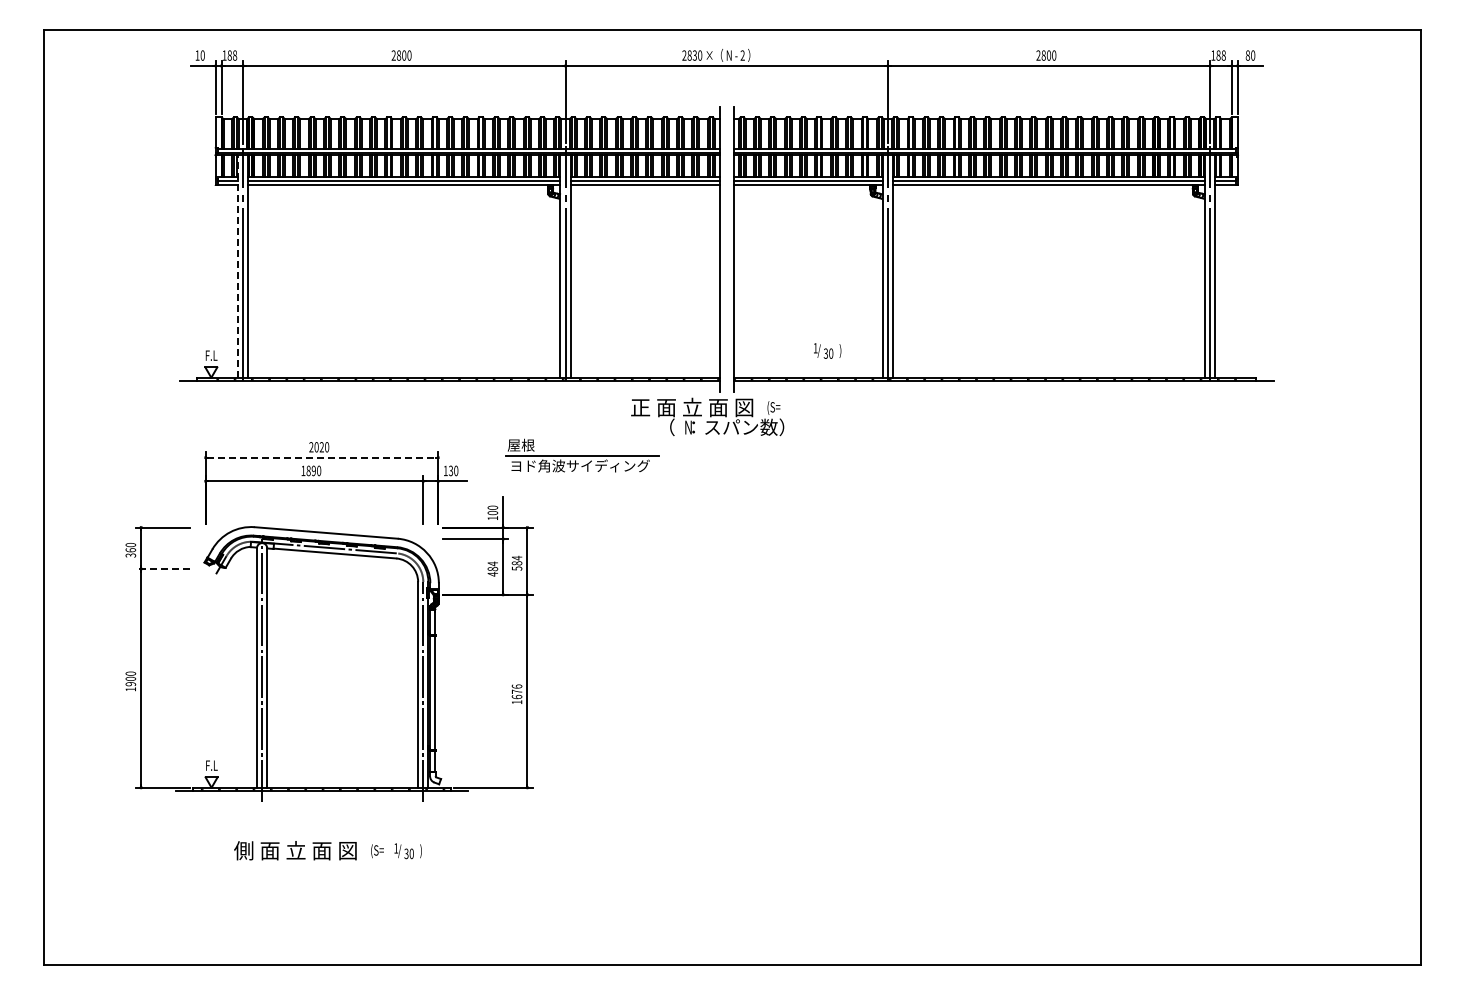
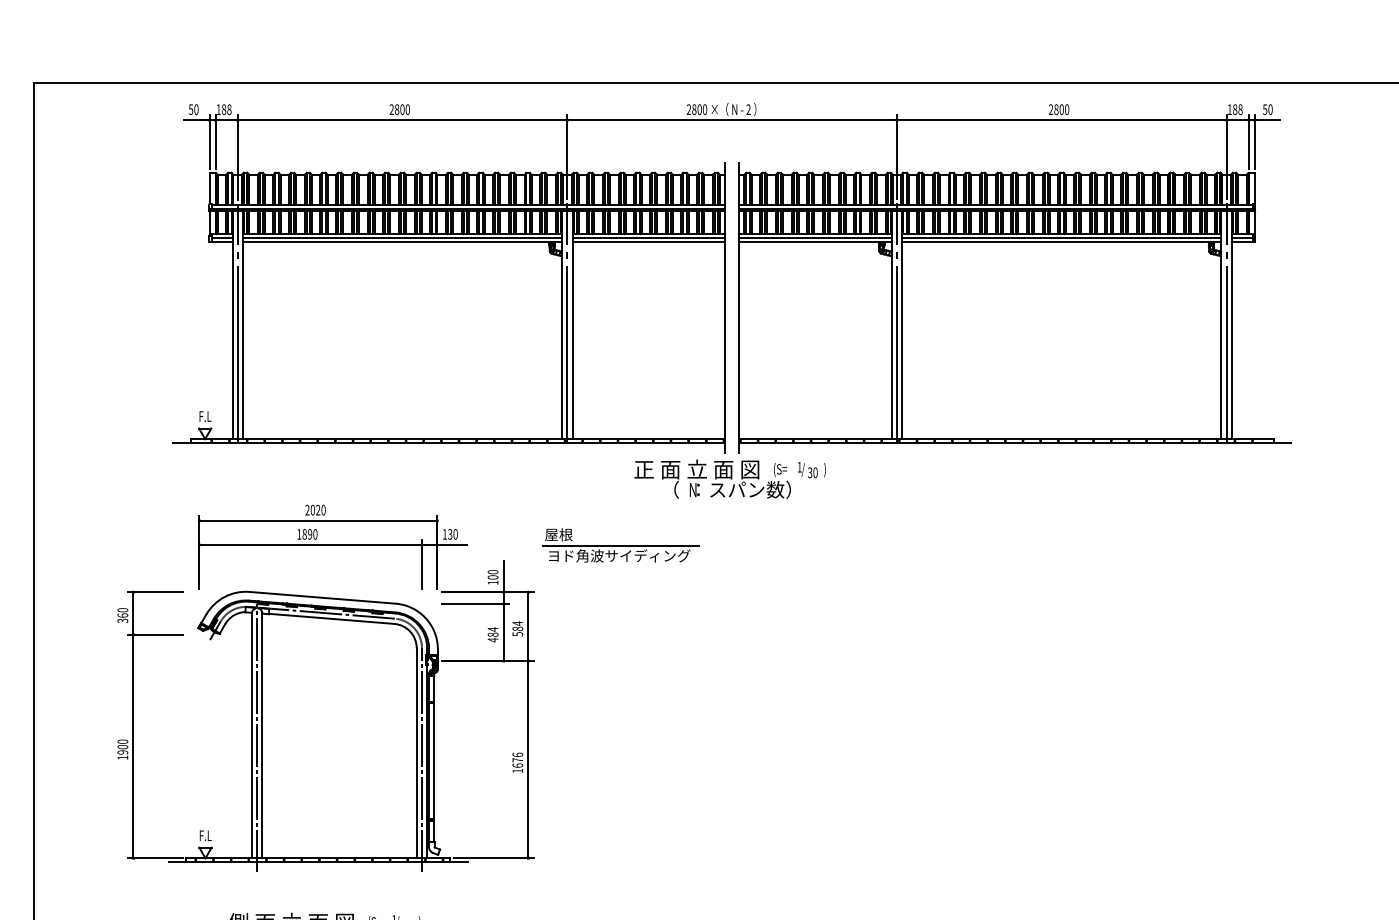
text: (197, 55) -> (191, 109), 10 -> 50
text: (694, 55) -> (699, 109), 2830 -> 2800
text: (1247, 55) -> (1264, 109), 80 -> 50
line: (238, 265) -> (232, 324), dashed -> solid
text: (827, 350) -> (811, 469), moved
part: (582, 455) -> (621, 545), moved
line: (321, 457) -> (317, 520), dashed -> solid
line: (162, 568) -> (155, 634), dashed -> solid

